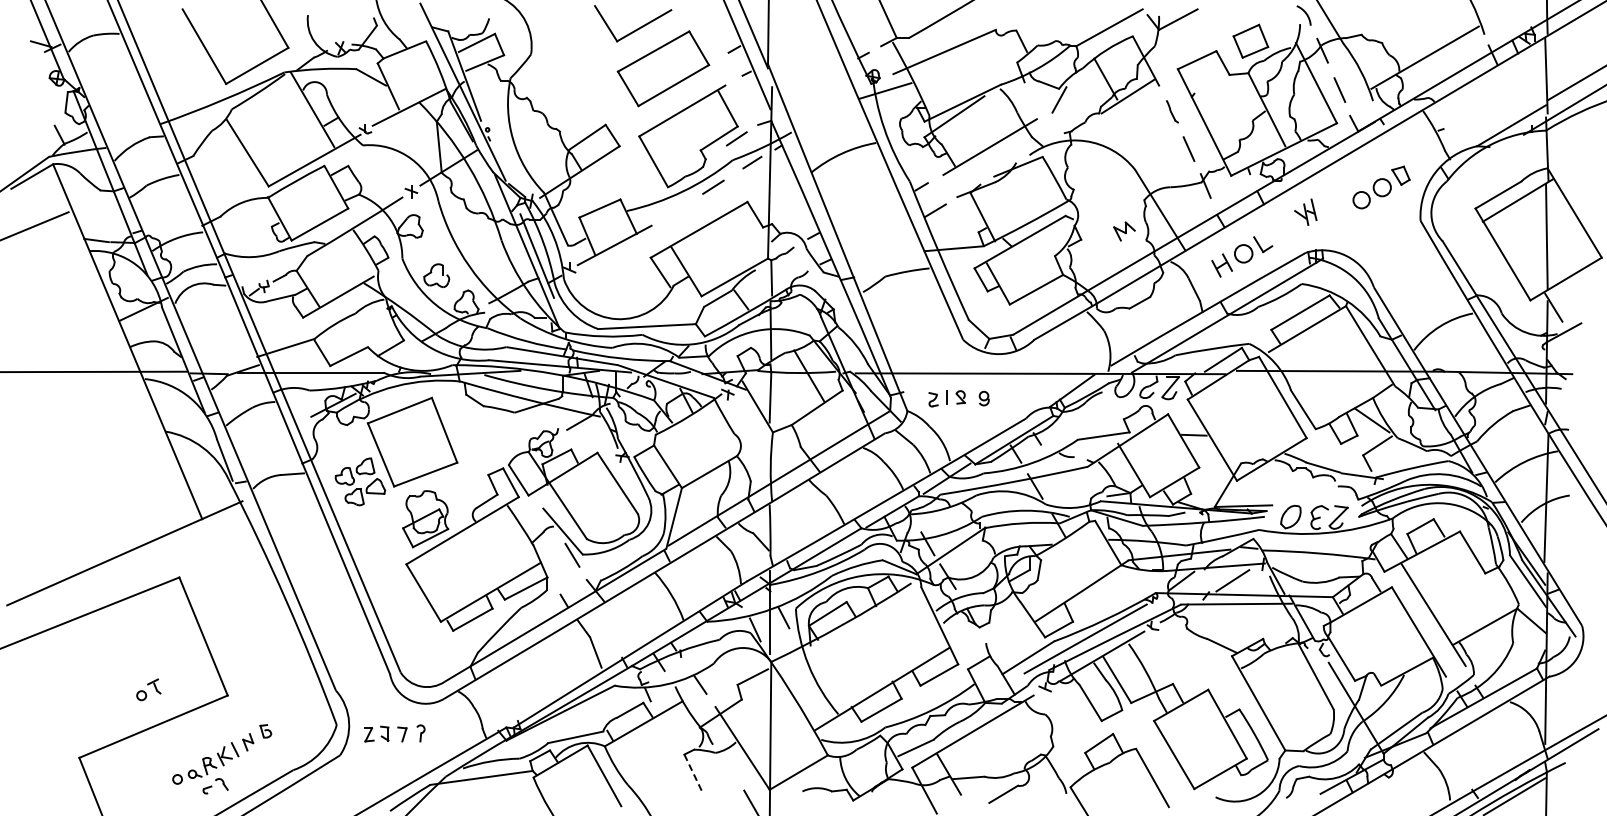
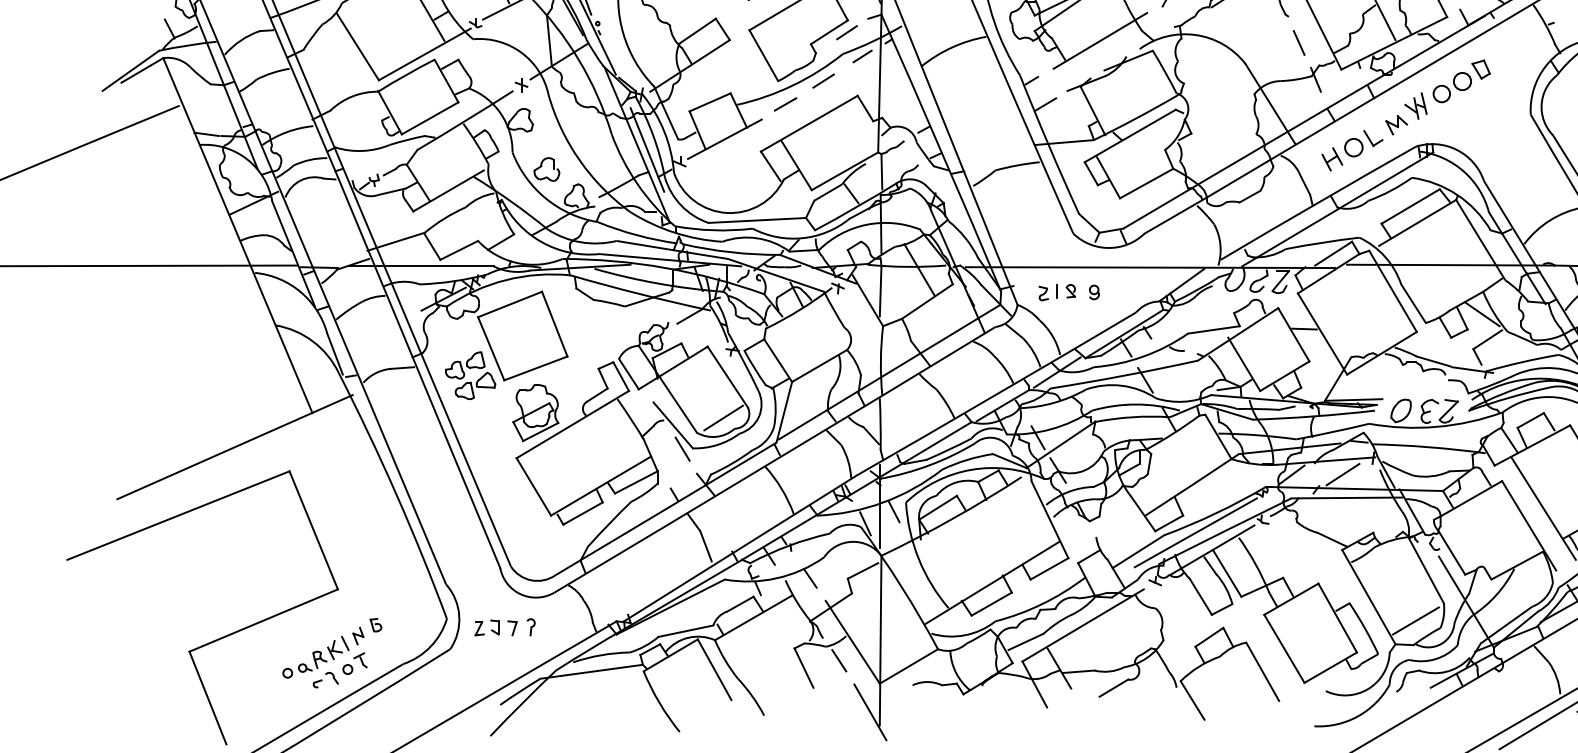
part: (1381, 187) -> (1461, 81), moved
line: (675, 210) -> (785, 104), added
part: (1124, 231) -> (1396, 125), moved
line: (613, 523) -> (723, 417), added
part: (148, 689) -> (354, 663), moved
line: (1305, 726) -> (1415, 620), added
line: (729, 766) -> (839, 660), added
line: (693, 774) -> (803, 668), dashed -> solid

